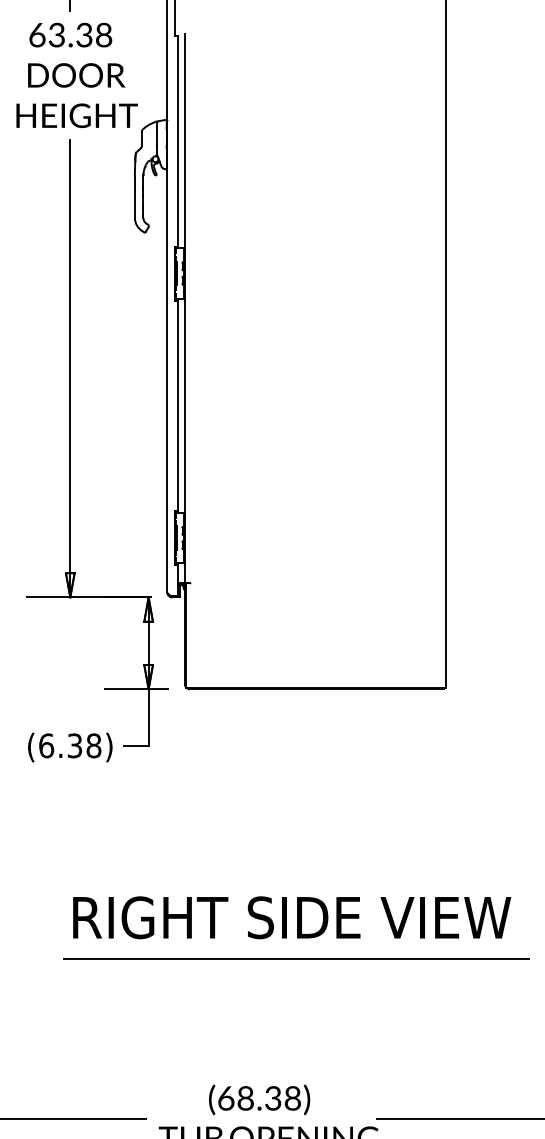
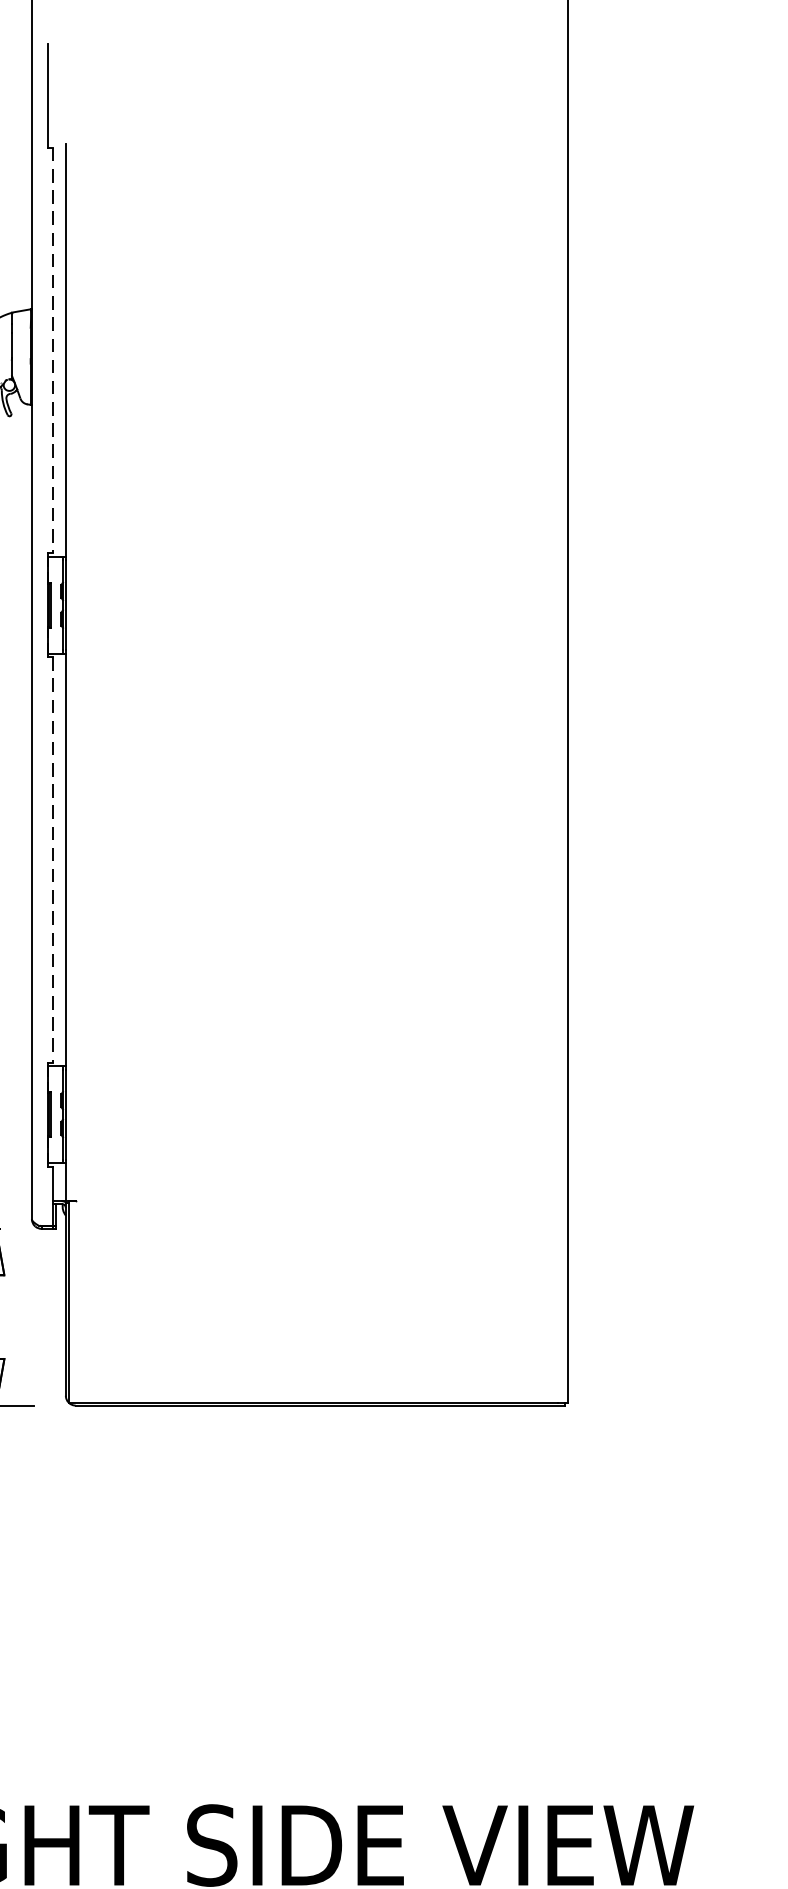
line: (178, 141) -> (53, 351), solid -> dashed
line: (178, 406) -> (53, 861), solid -> dashed

